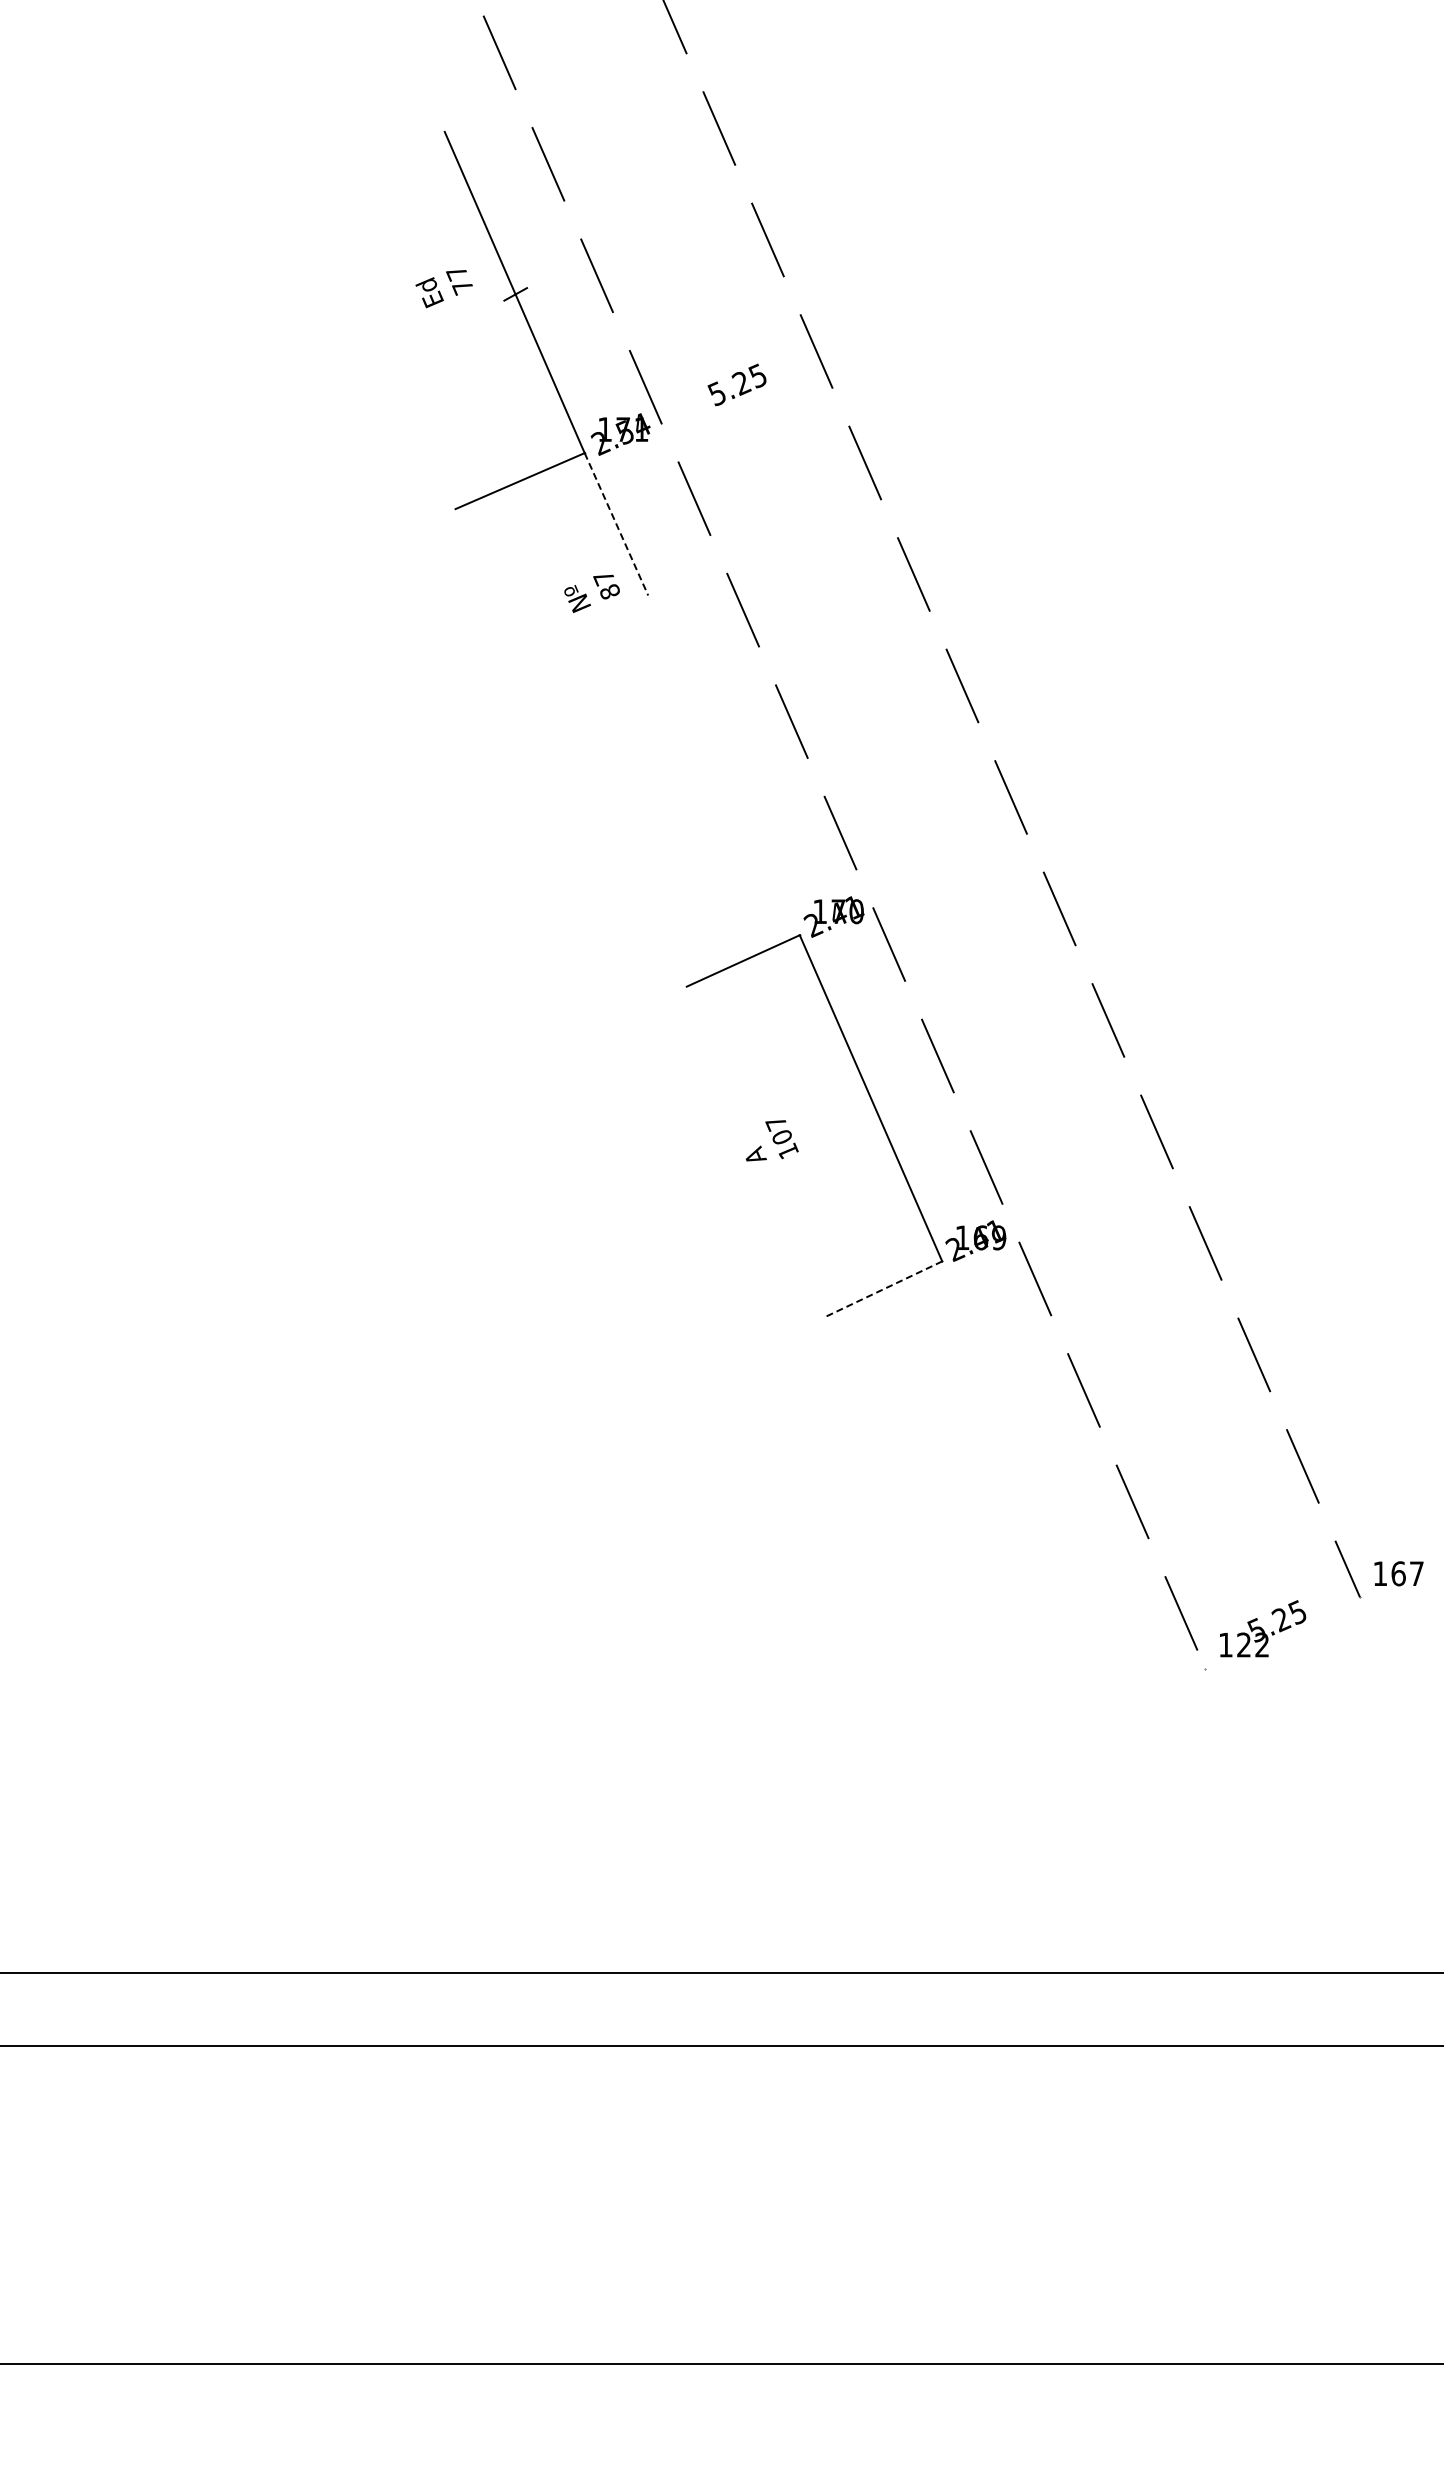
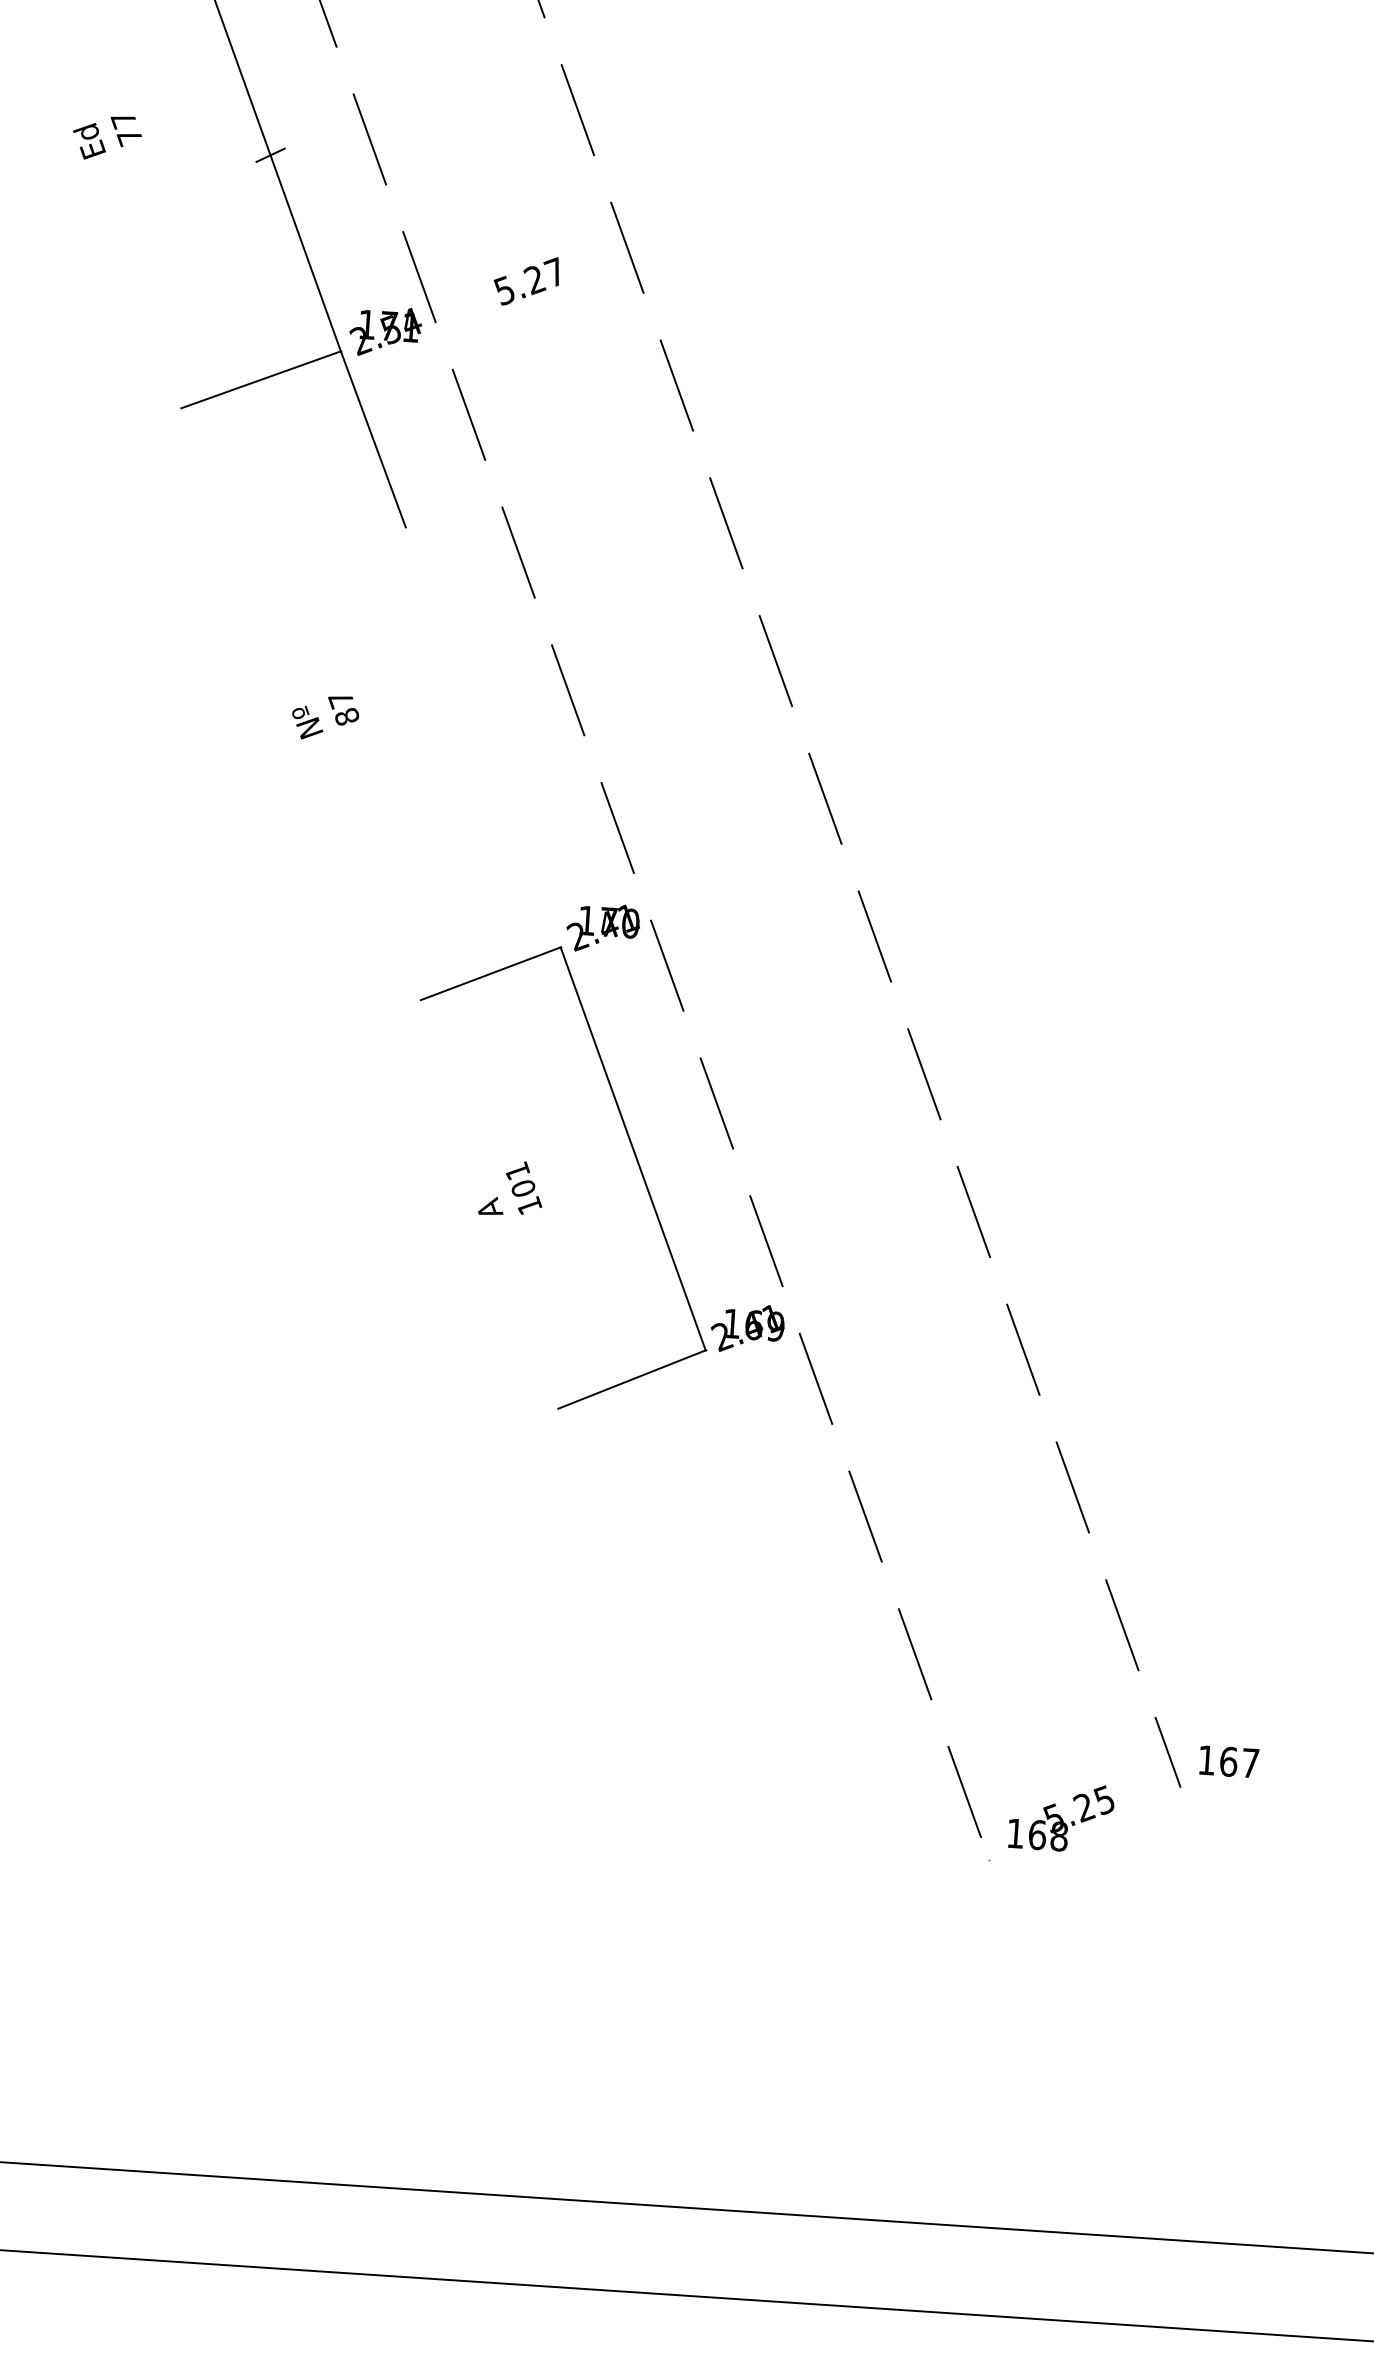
text: (443, 289) -> (106, 138), moved
text: (756, 375) -> (553, 271), 5.25 -> 5.27
line: (616, 524) -> (373, 439), dashed -> solid
text: (591, 593) -> (324, 717), moved
text: (775, 1122) -> (516, 1170), 107 -> 101
line: (882, 1289) -> (631, 1379), dashed -> solid
text: (1253, 1644) -> (1048, 1835), 122 -> 168

